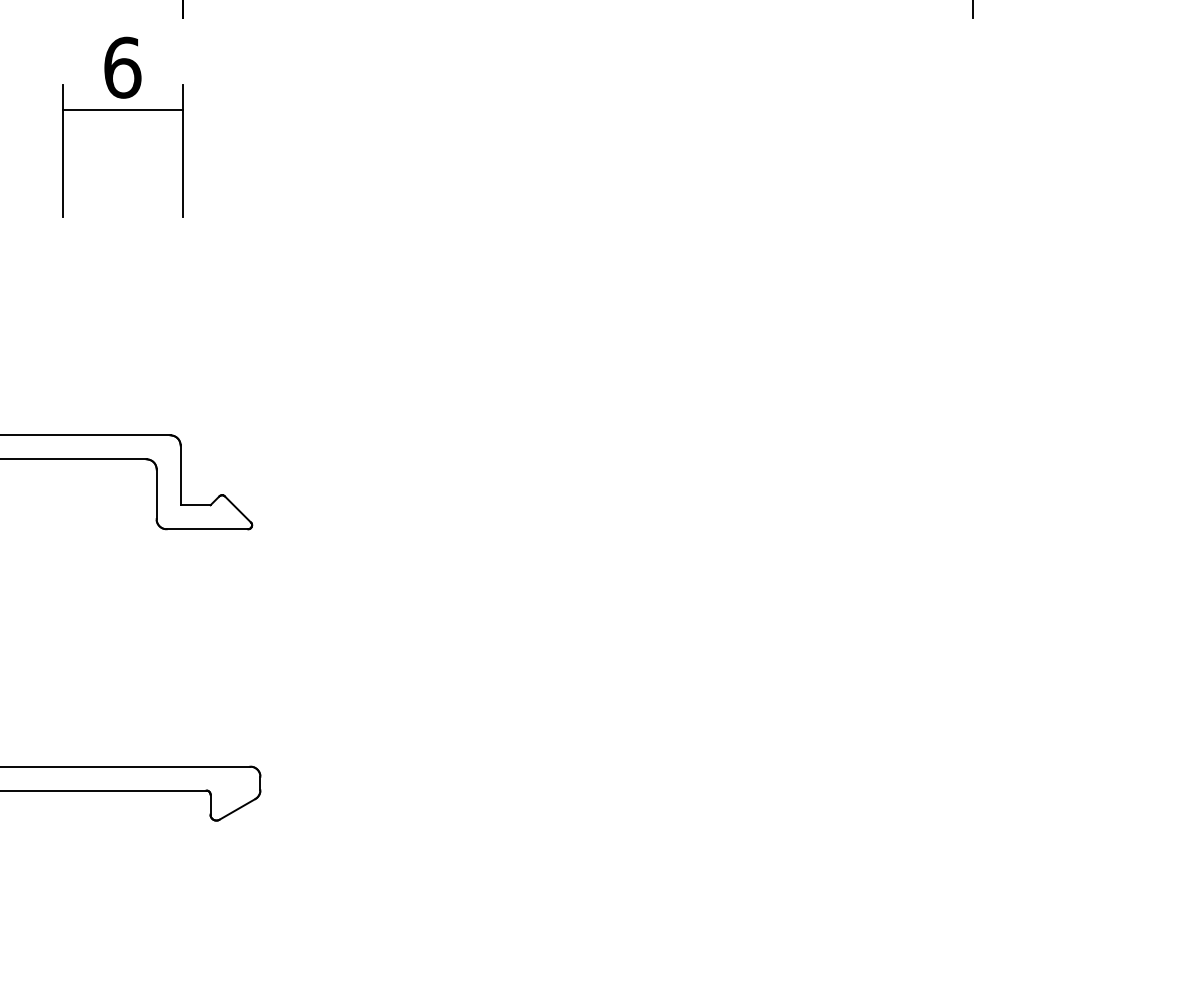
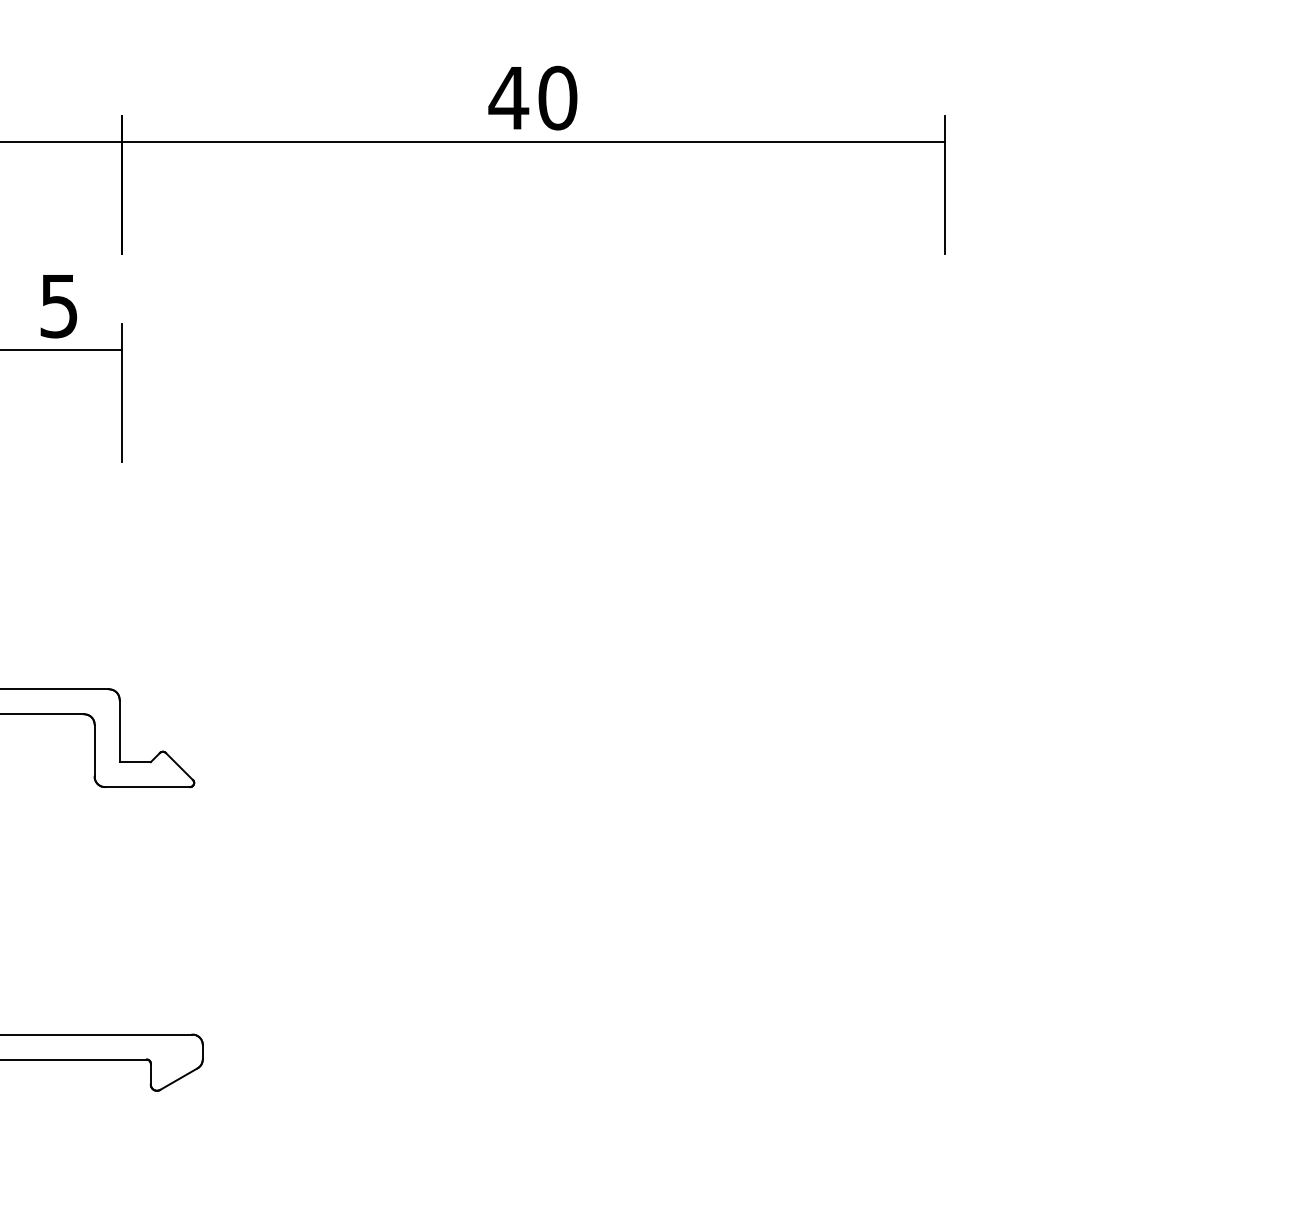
text: (122, 67) -> (59, 305), 6 -> 5

